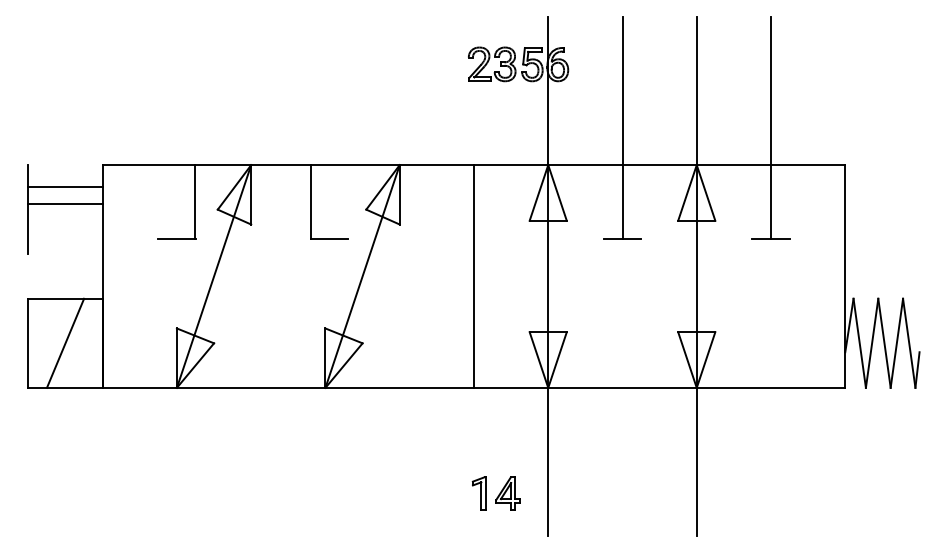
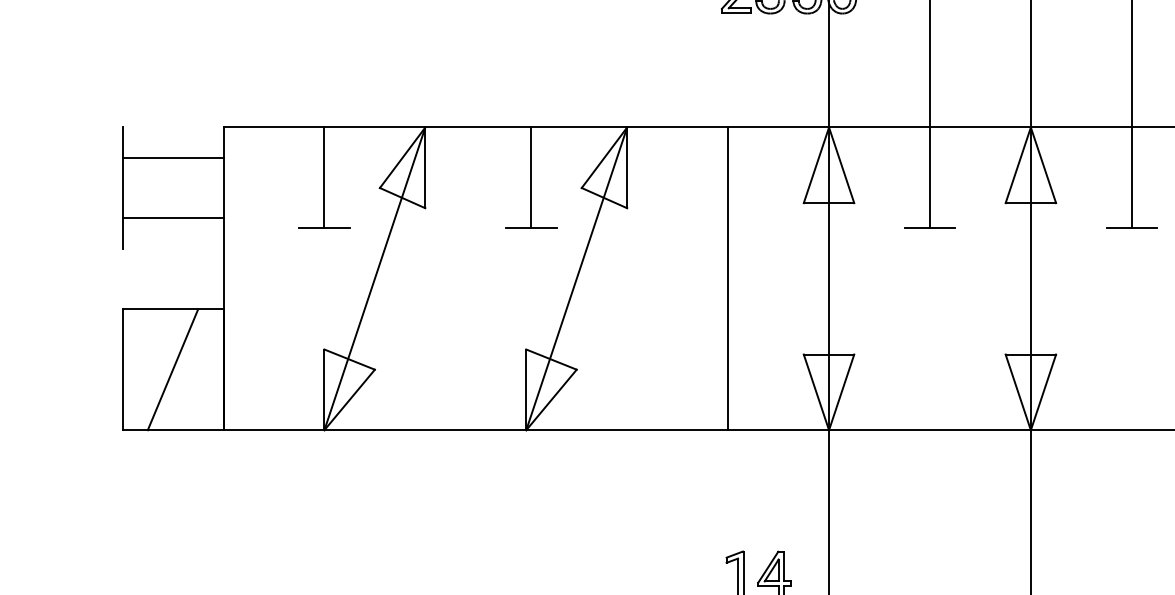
line: (194, 202) -> (323, 178), moved
line: (311, 202) -> (531, 178), moved
line: (65, 203) -> (172, 217), moved

